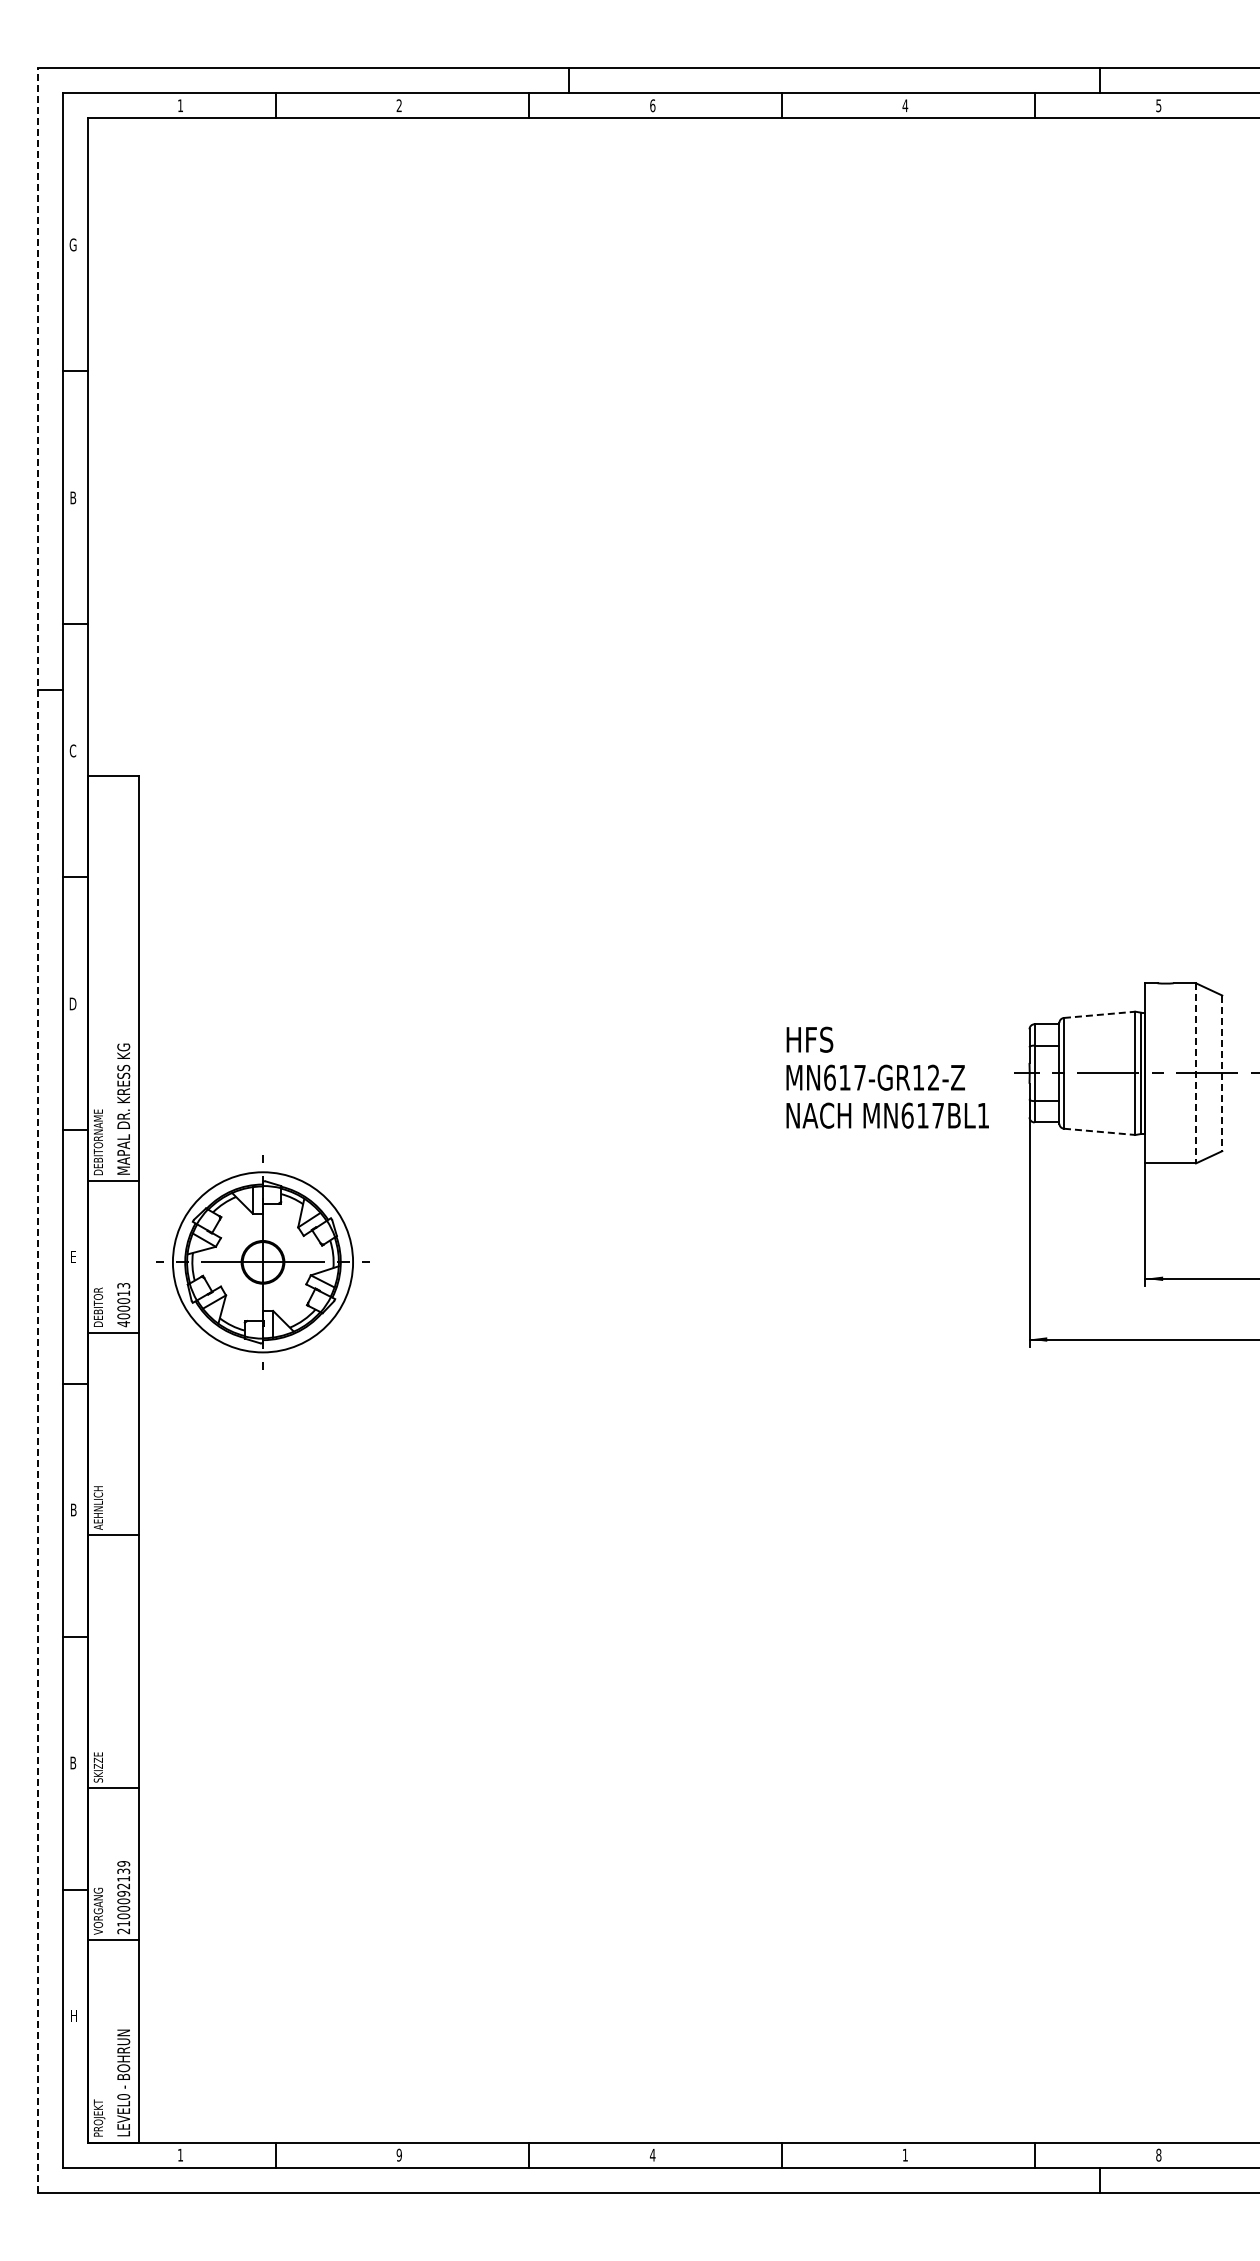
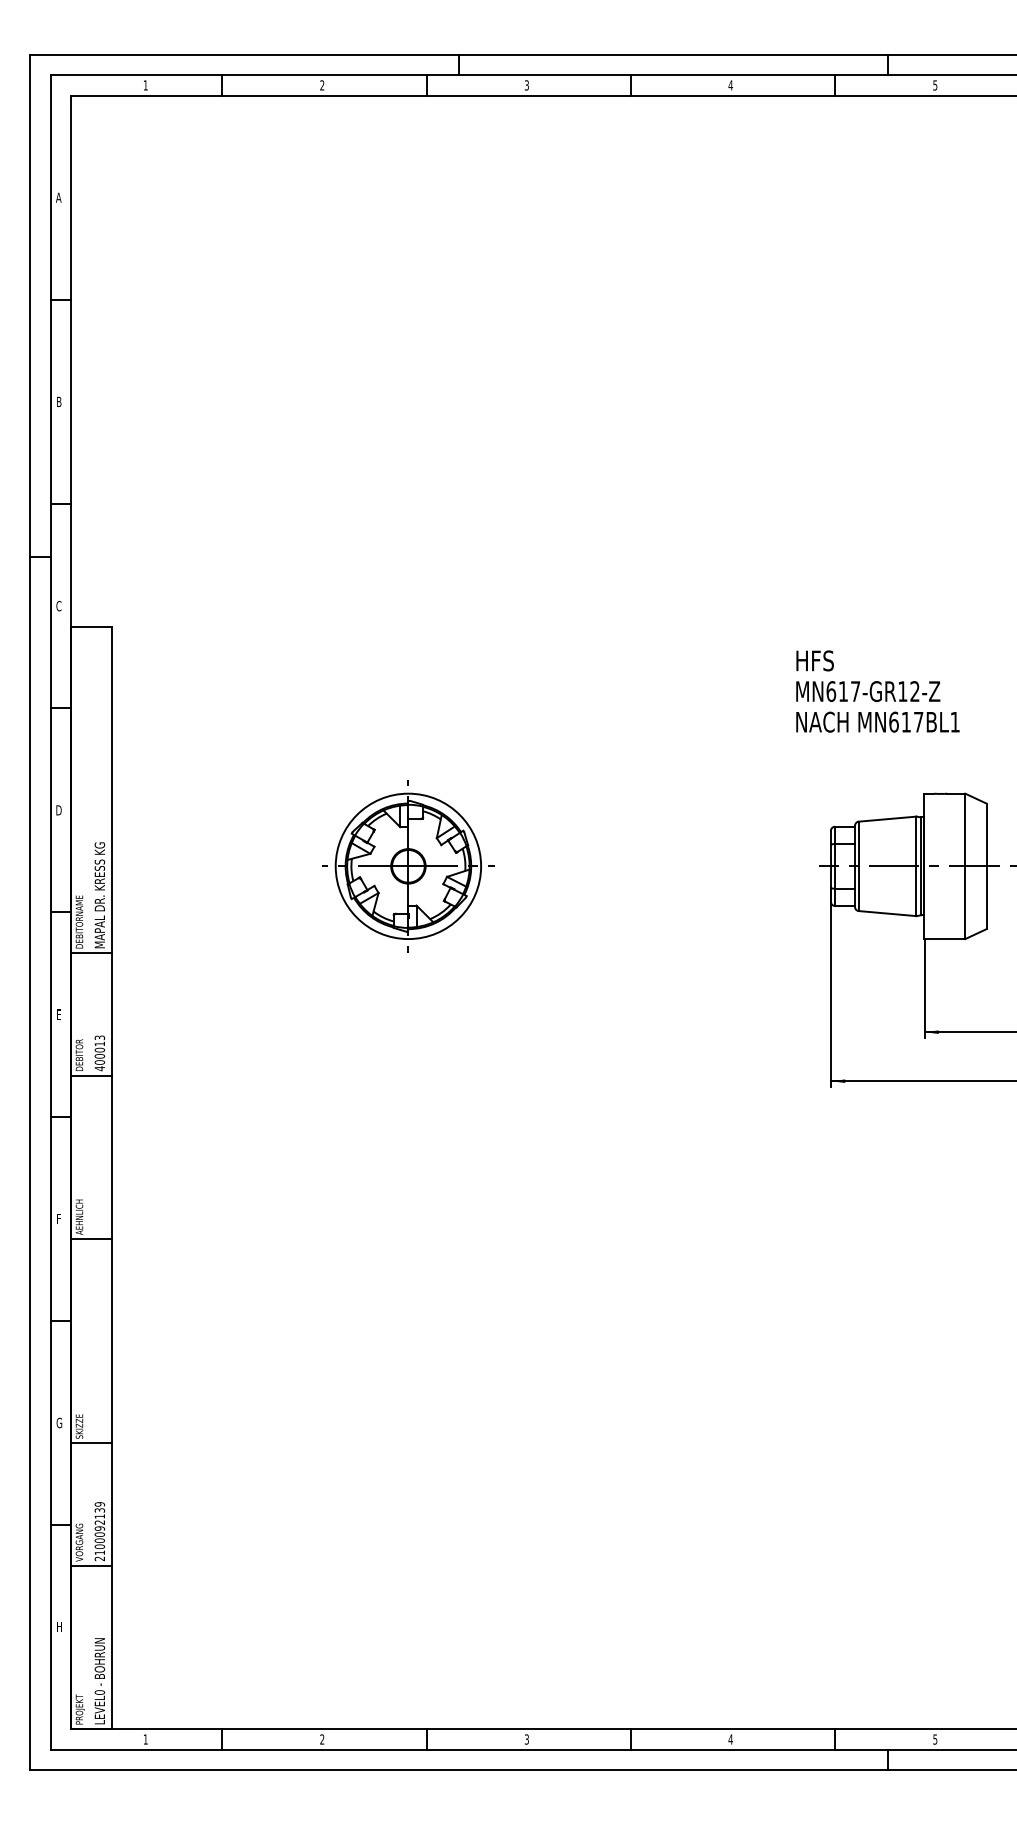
text: (652, 105) -> (526, 85), 6 -> 3
text: (72, 244) -> (58, 197), G -> A
line: (1099, 1014) -> (887, 818), dashed -> solid
line: (1195, 1073) -> (964, 866), dashed -> solid
line: (1222, 1073) -> (986, 866), dashed -> solid
text: (887, 1077) -> (877, 691), moved
line: (37, 1130) -> (30, 912), dashed -> solid
line: (1099, 1131) -> (887, 913), dashed -> solid
part: (262, 1262) -> (408, 866), moved
text: (73, 1509) -> (59, 1218), B -> F
text: (73, 1762) -> (59, 1422), B -> G
text: (398, 2154) -> (321, 1738), 9 -> 2
text: (652, 2154) -> (526, 1738), 4 -> 3
text: (905, 2154) -> (730, 1738), 1 -> 4
text: (1158, 2154) -> (935, 1738), 8 -> 5

